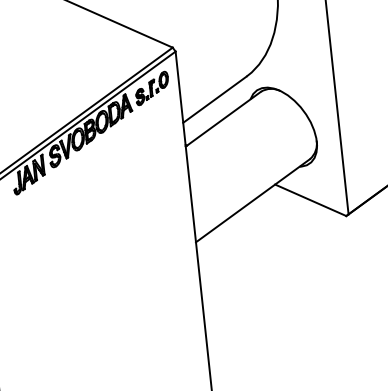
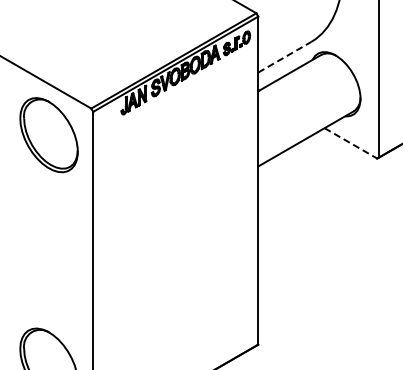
line: (214, 100) -> (284, 57), solid -> dashed
line: (311, 200) -> (351, 143), solid -> dashed

